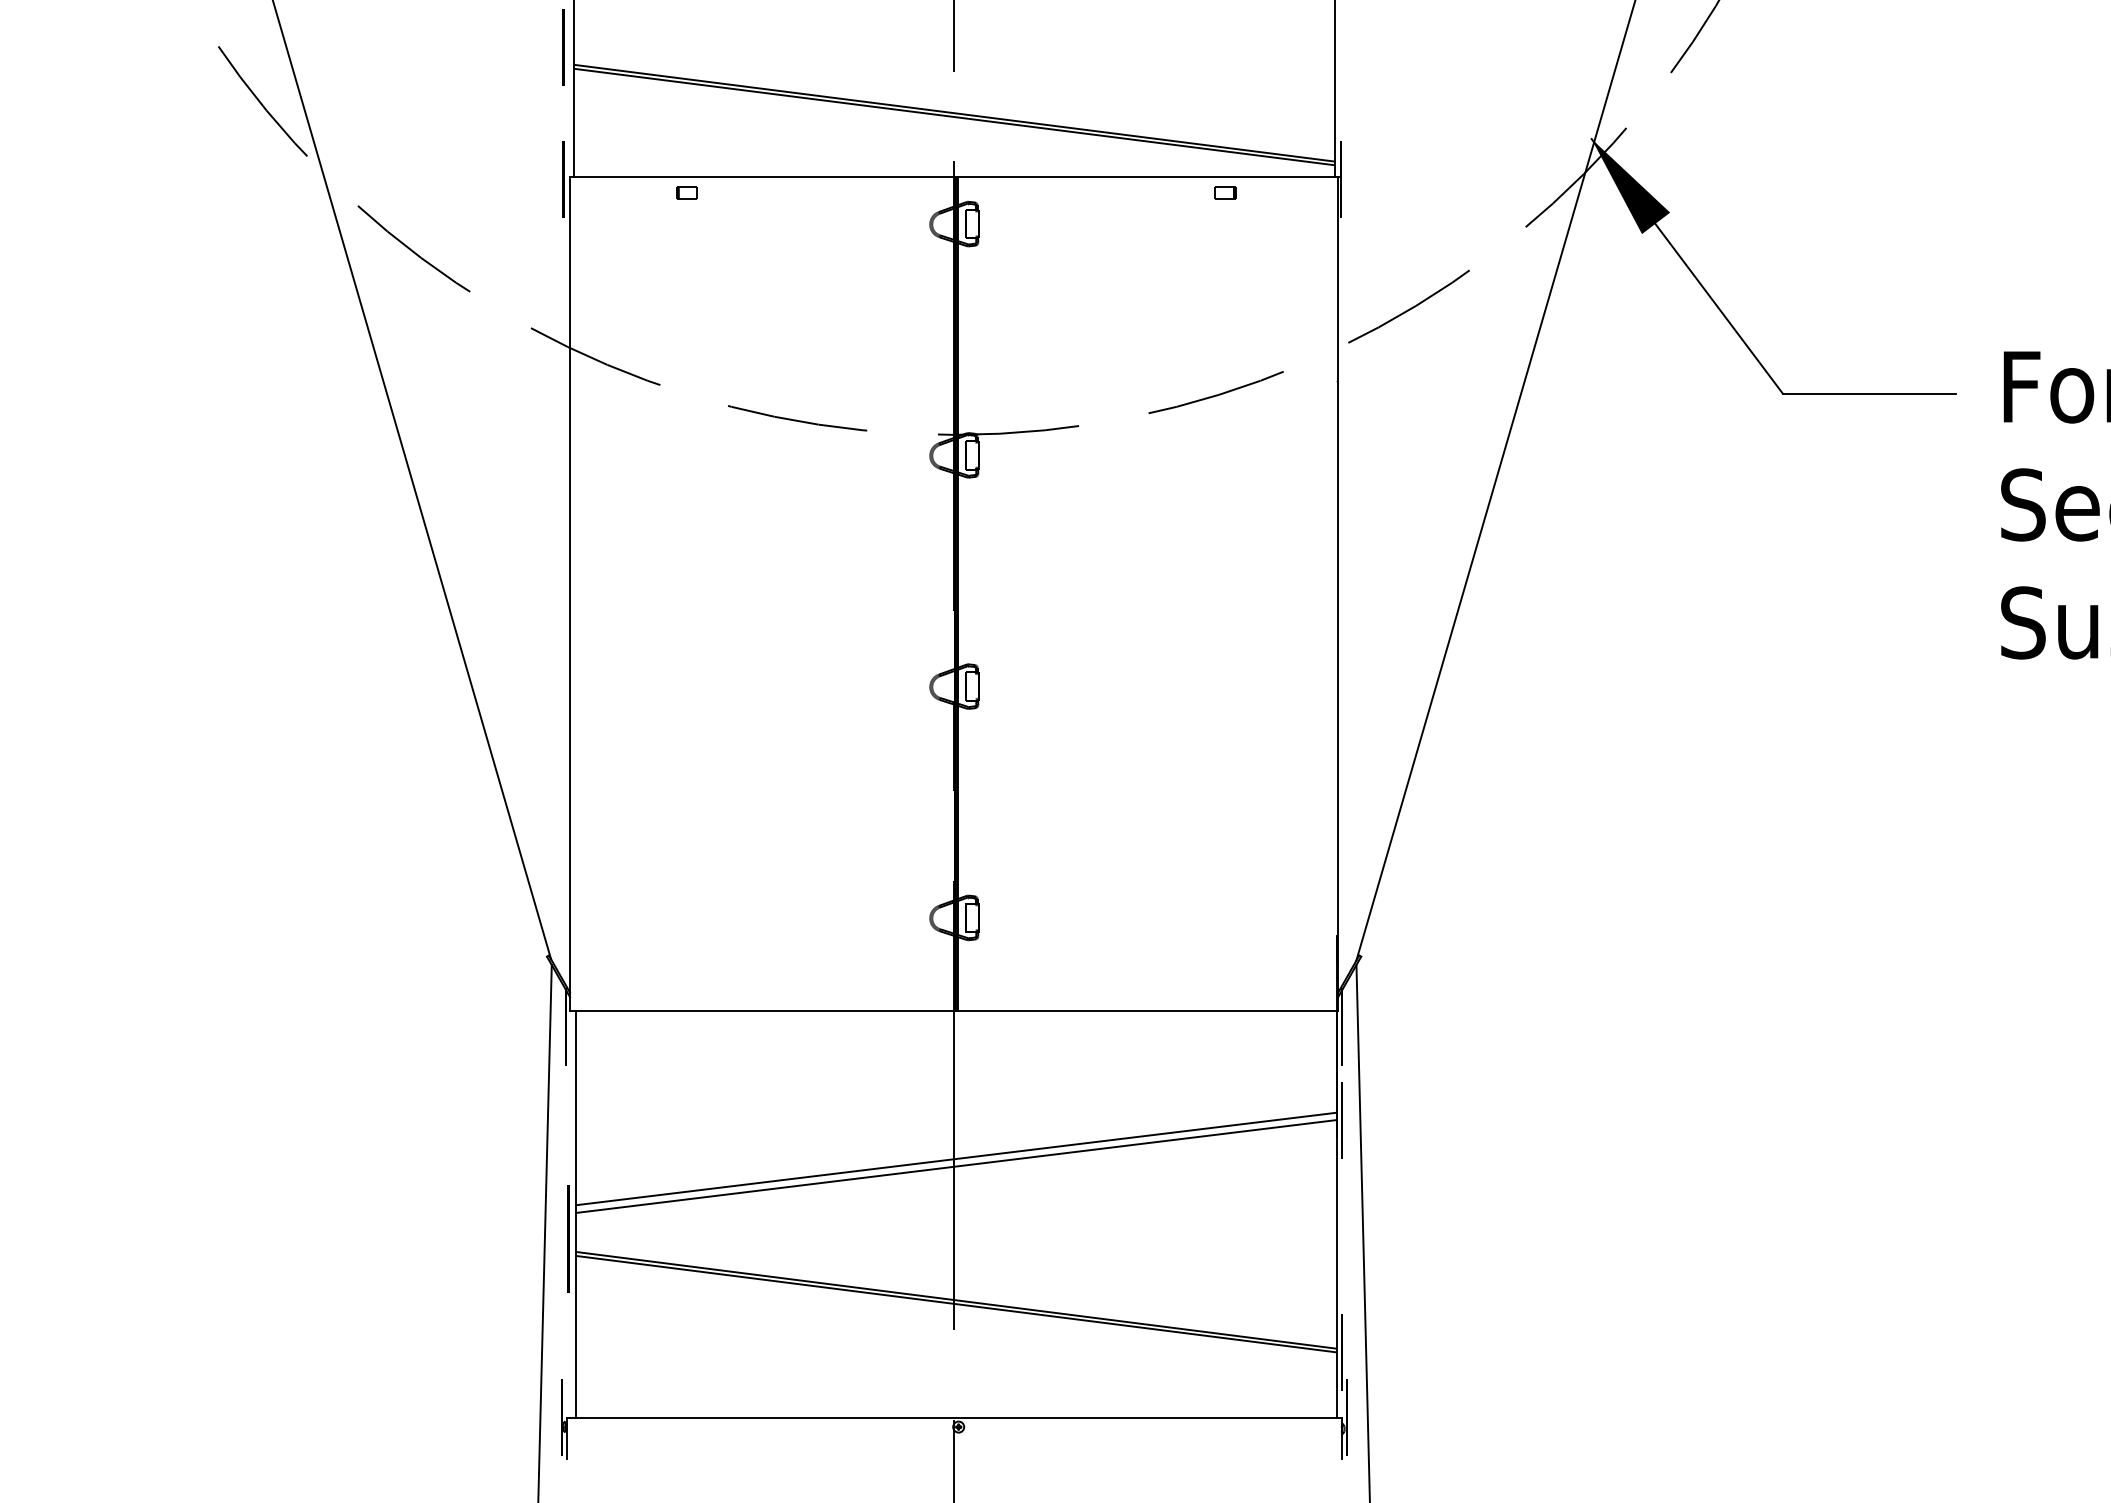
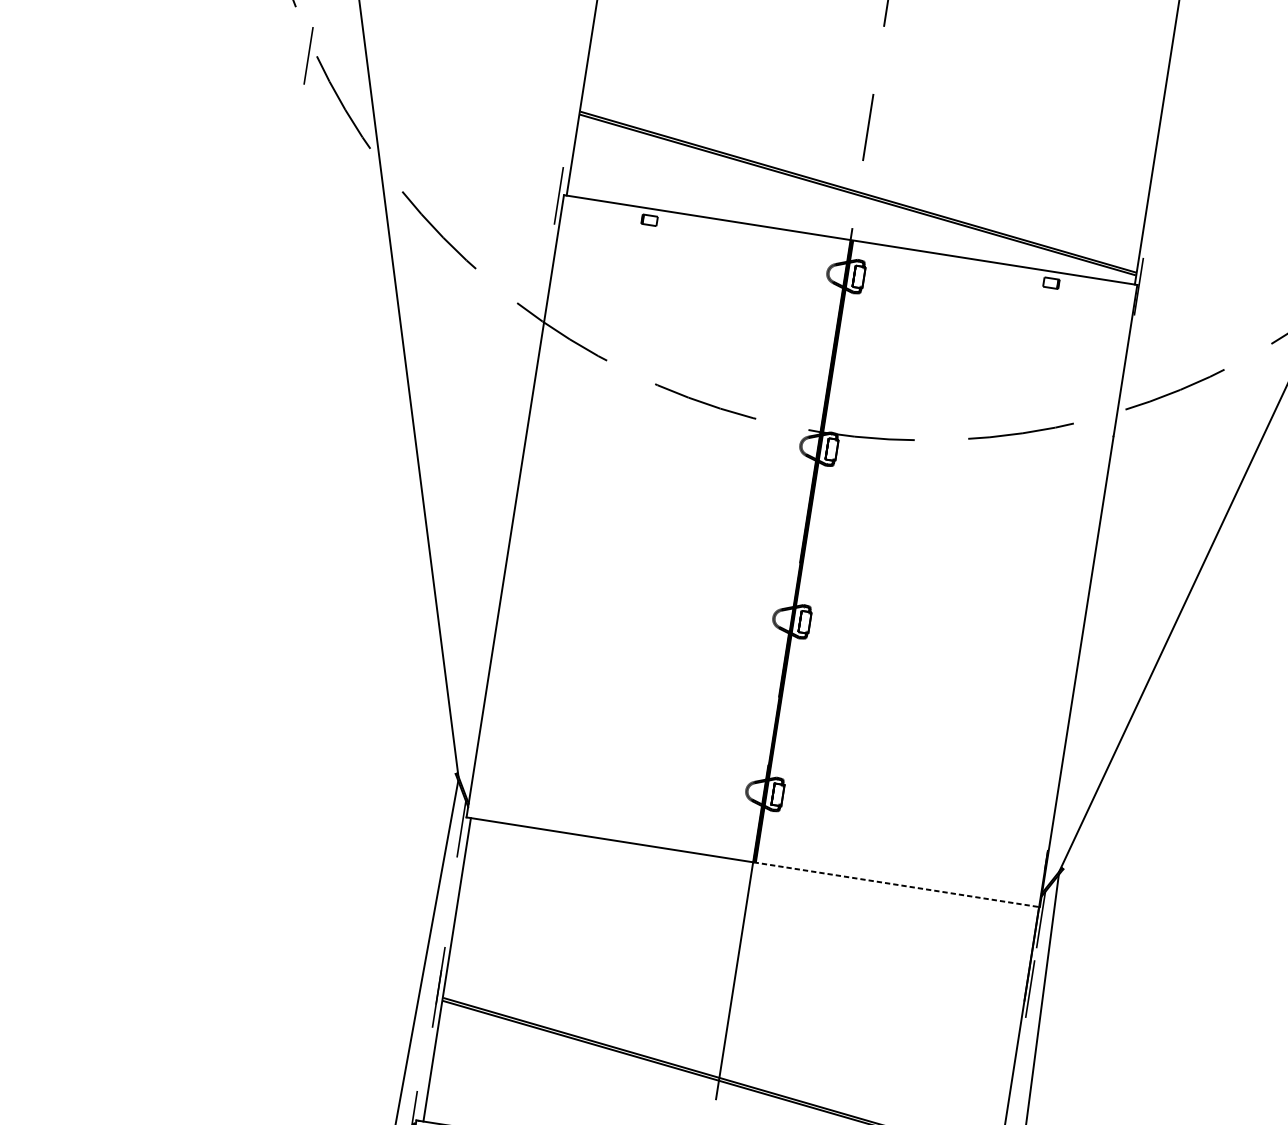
line: (563, 47) -> (308, 55), moved
line: (1146, 1011) -> (896, 885), solid -> dashed
line: (956, 1158) -> (737, 972), removed
line: (956, 1166) -> (736, 978), removed

